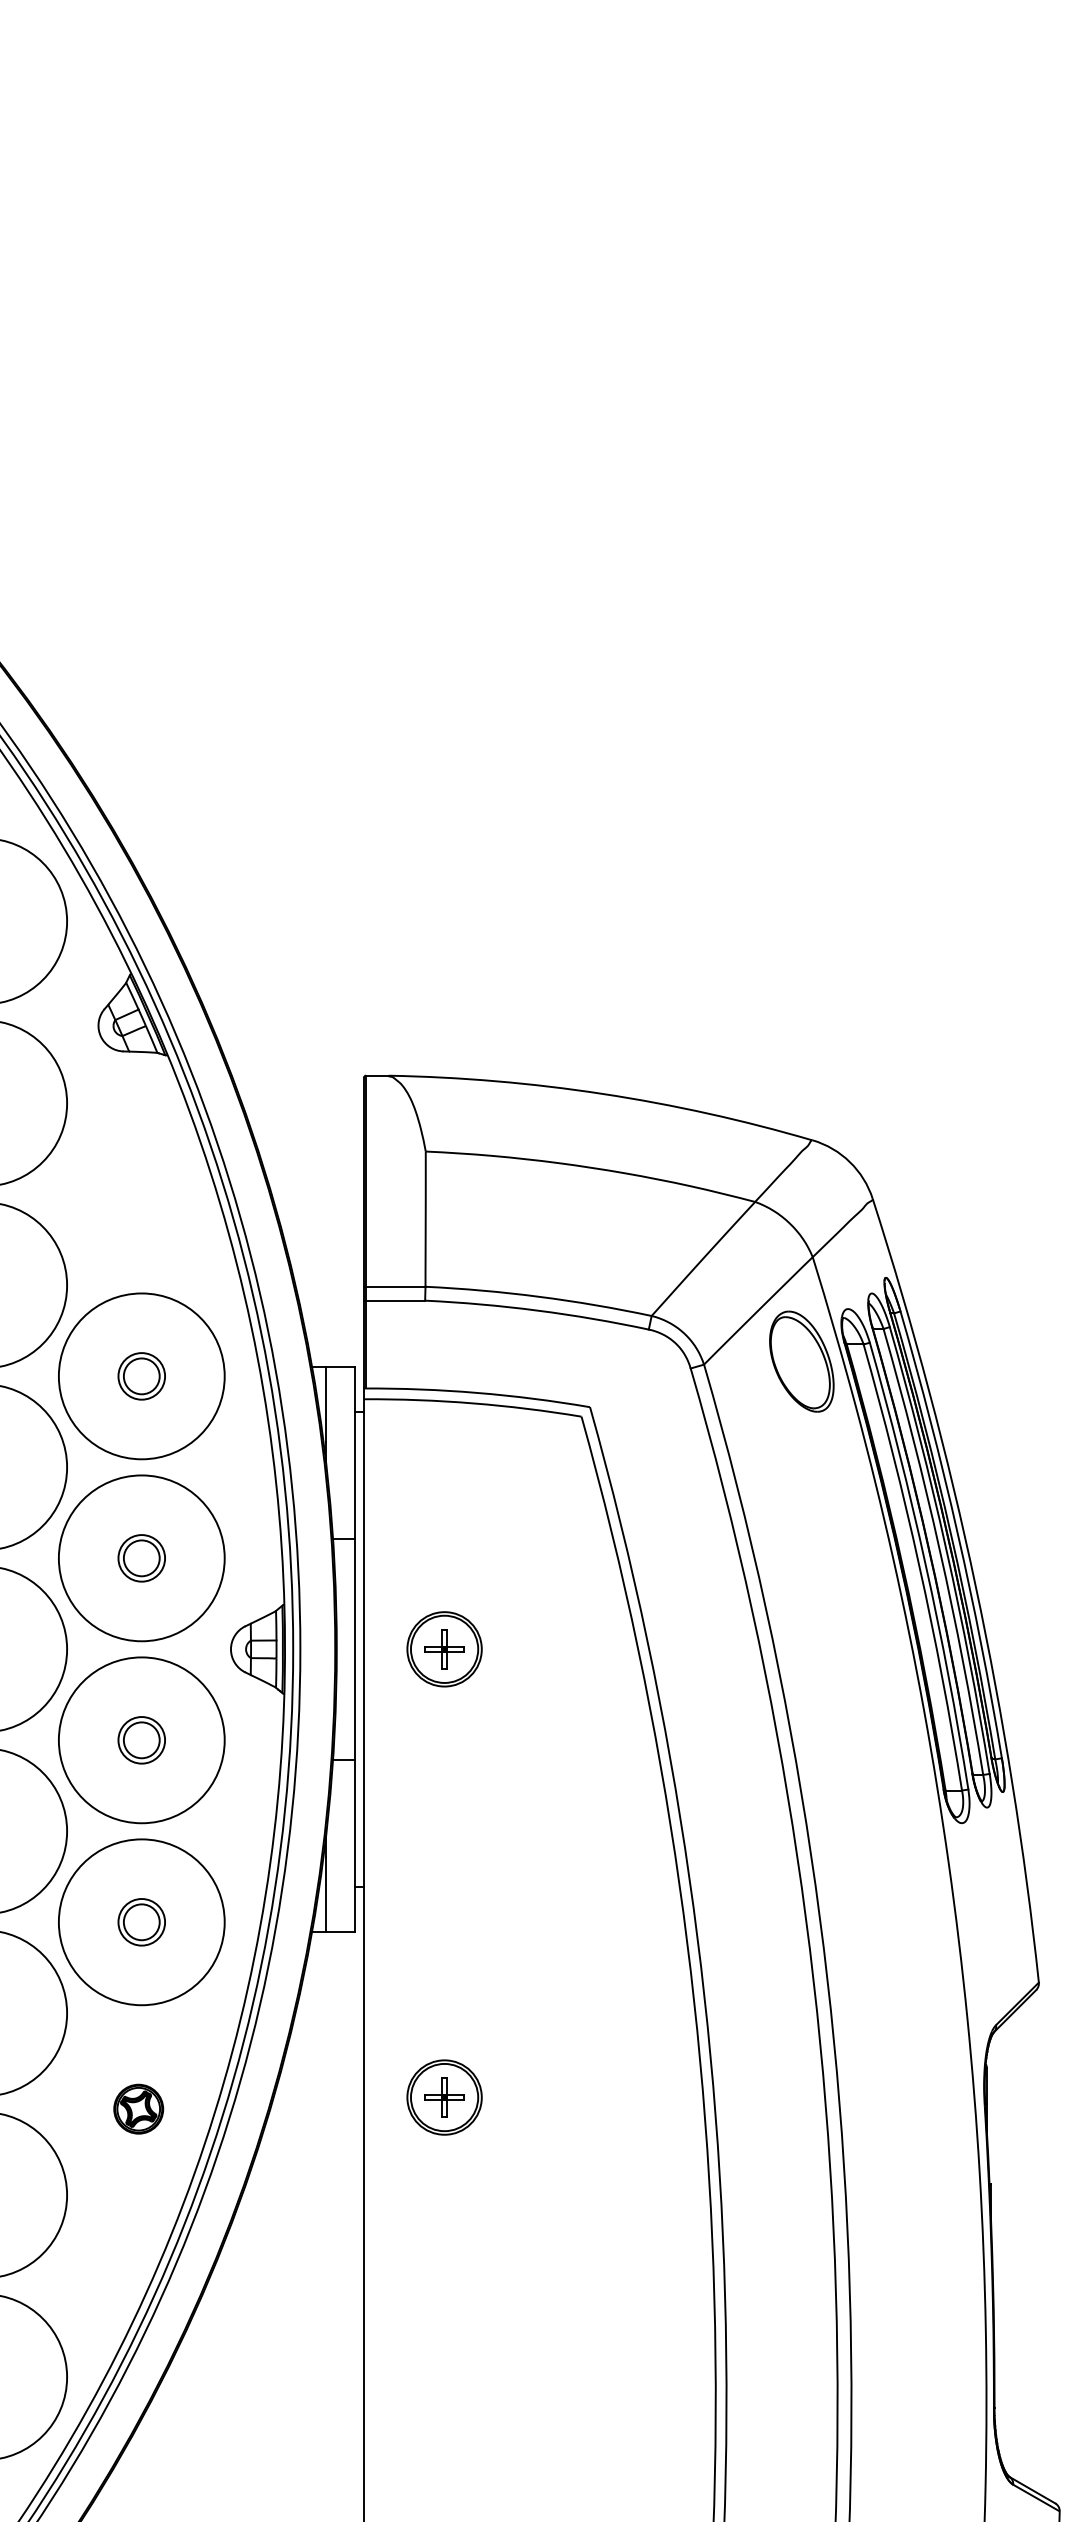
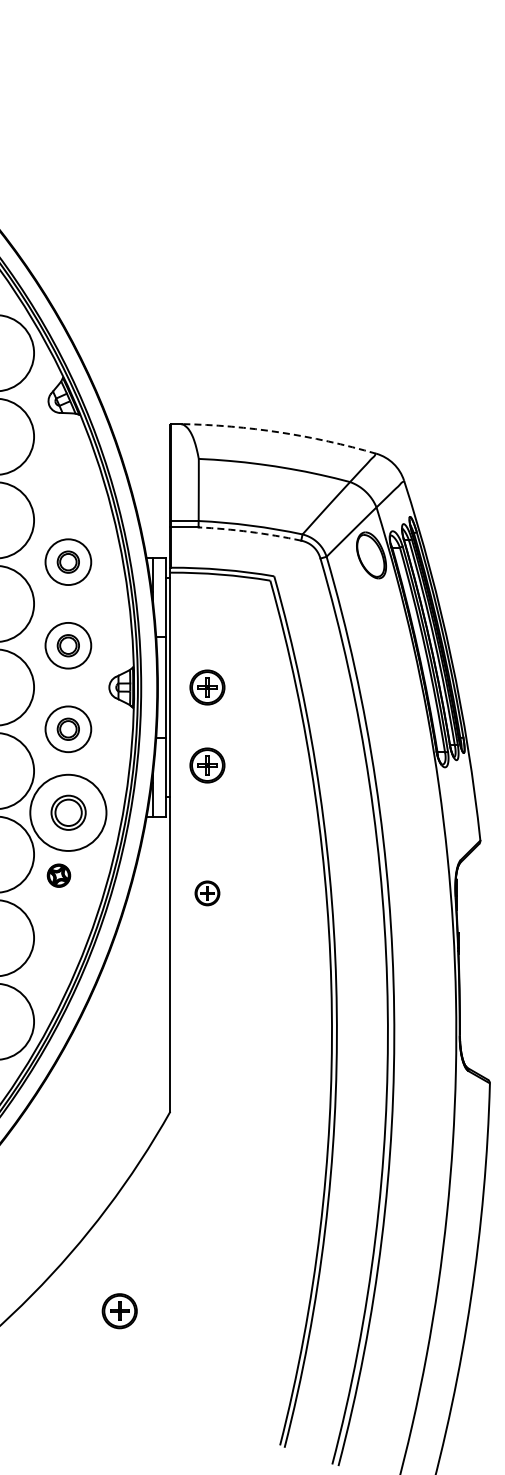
arc: (603, 1094) -> (280, 432), solid -> dashed
arc: (538, 1309) -> (250, 531), solid -> dashed
circle: (142, 1377) -> (68, 562), size x0.6
circle: (142, 1557) -> (68, 645), size x0.6
circle: (142, 1740) -> (68, 729), size x0.6
part: (444, 1819) -> (207, 765), added
part: (139, 1921) -> (67, 812), size x1.6
part: (444, 2097) -> (207, 893), size x0.7
part: (137, 2108) -> (58, 875), moved

